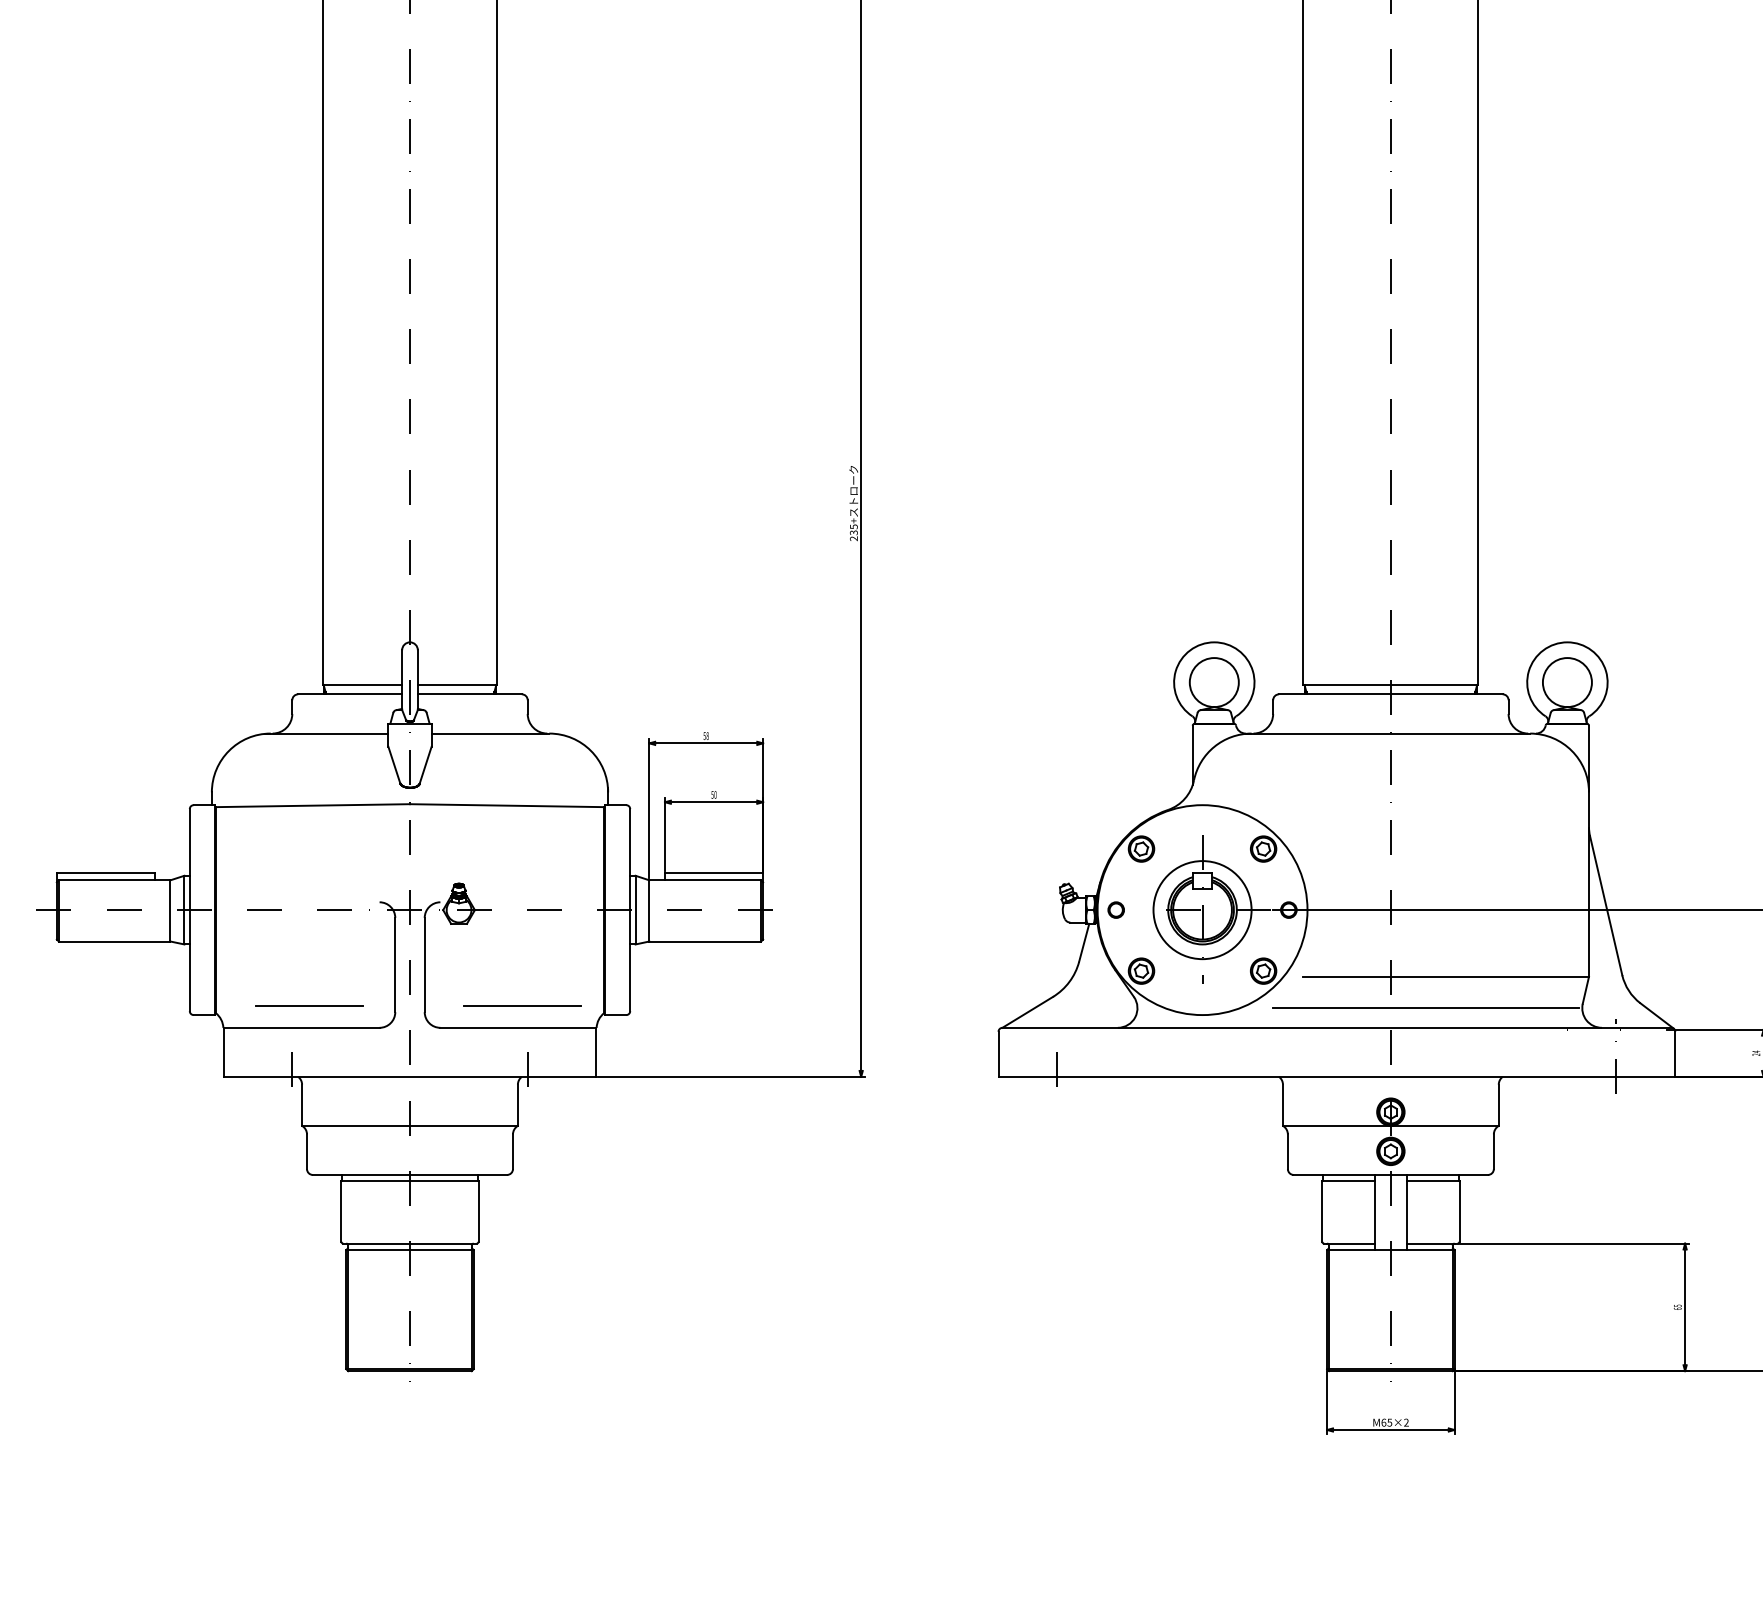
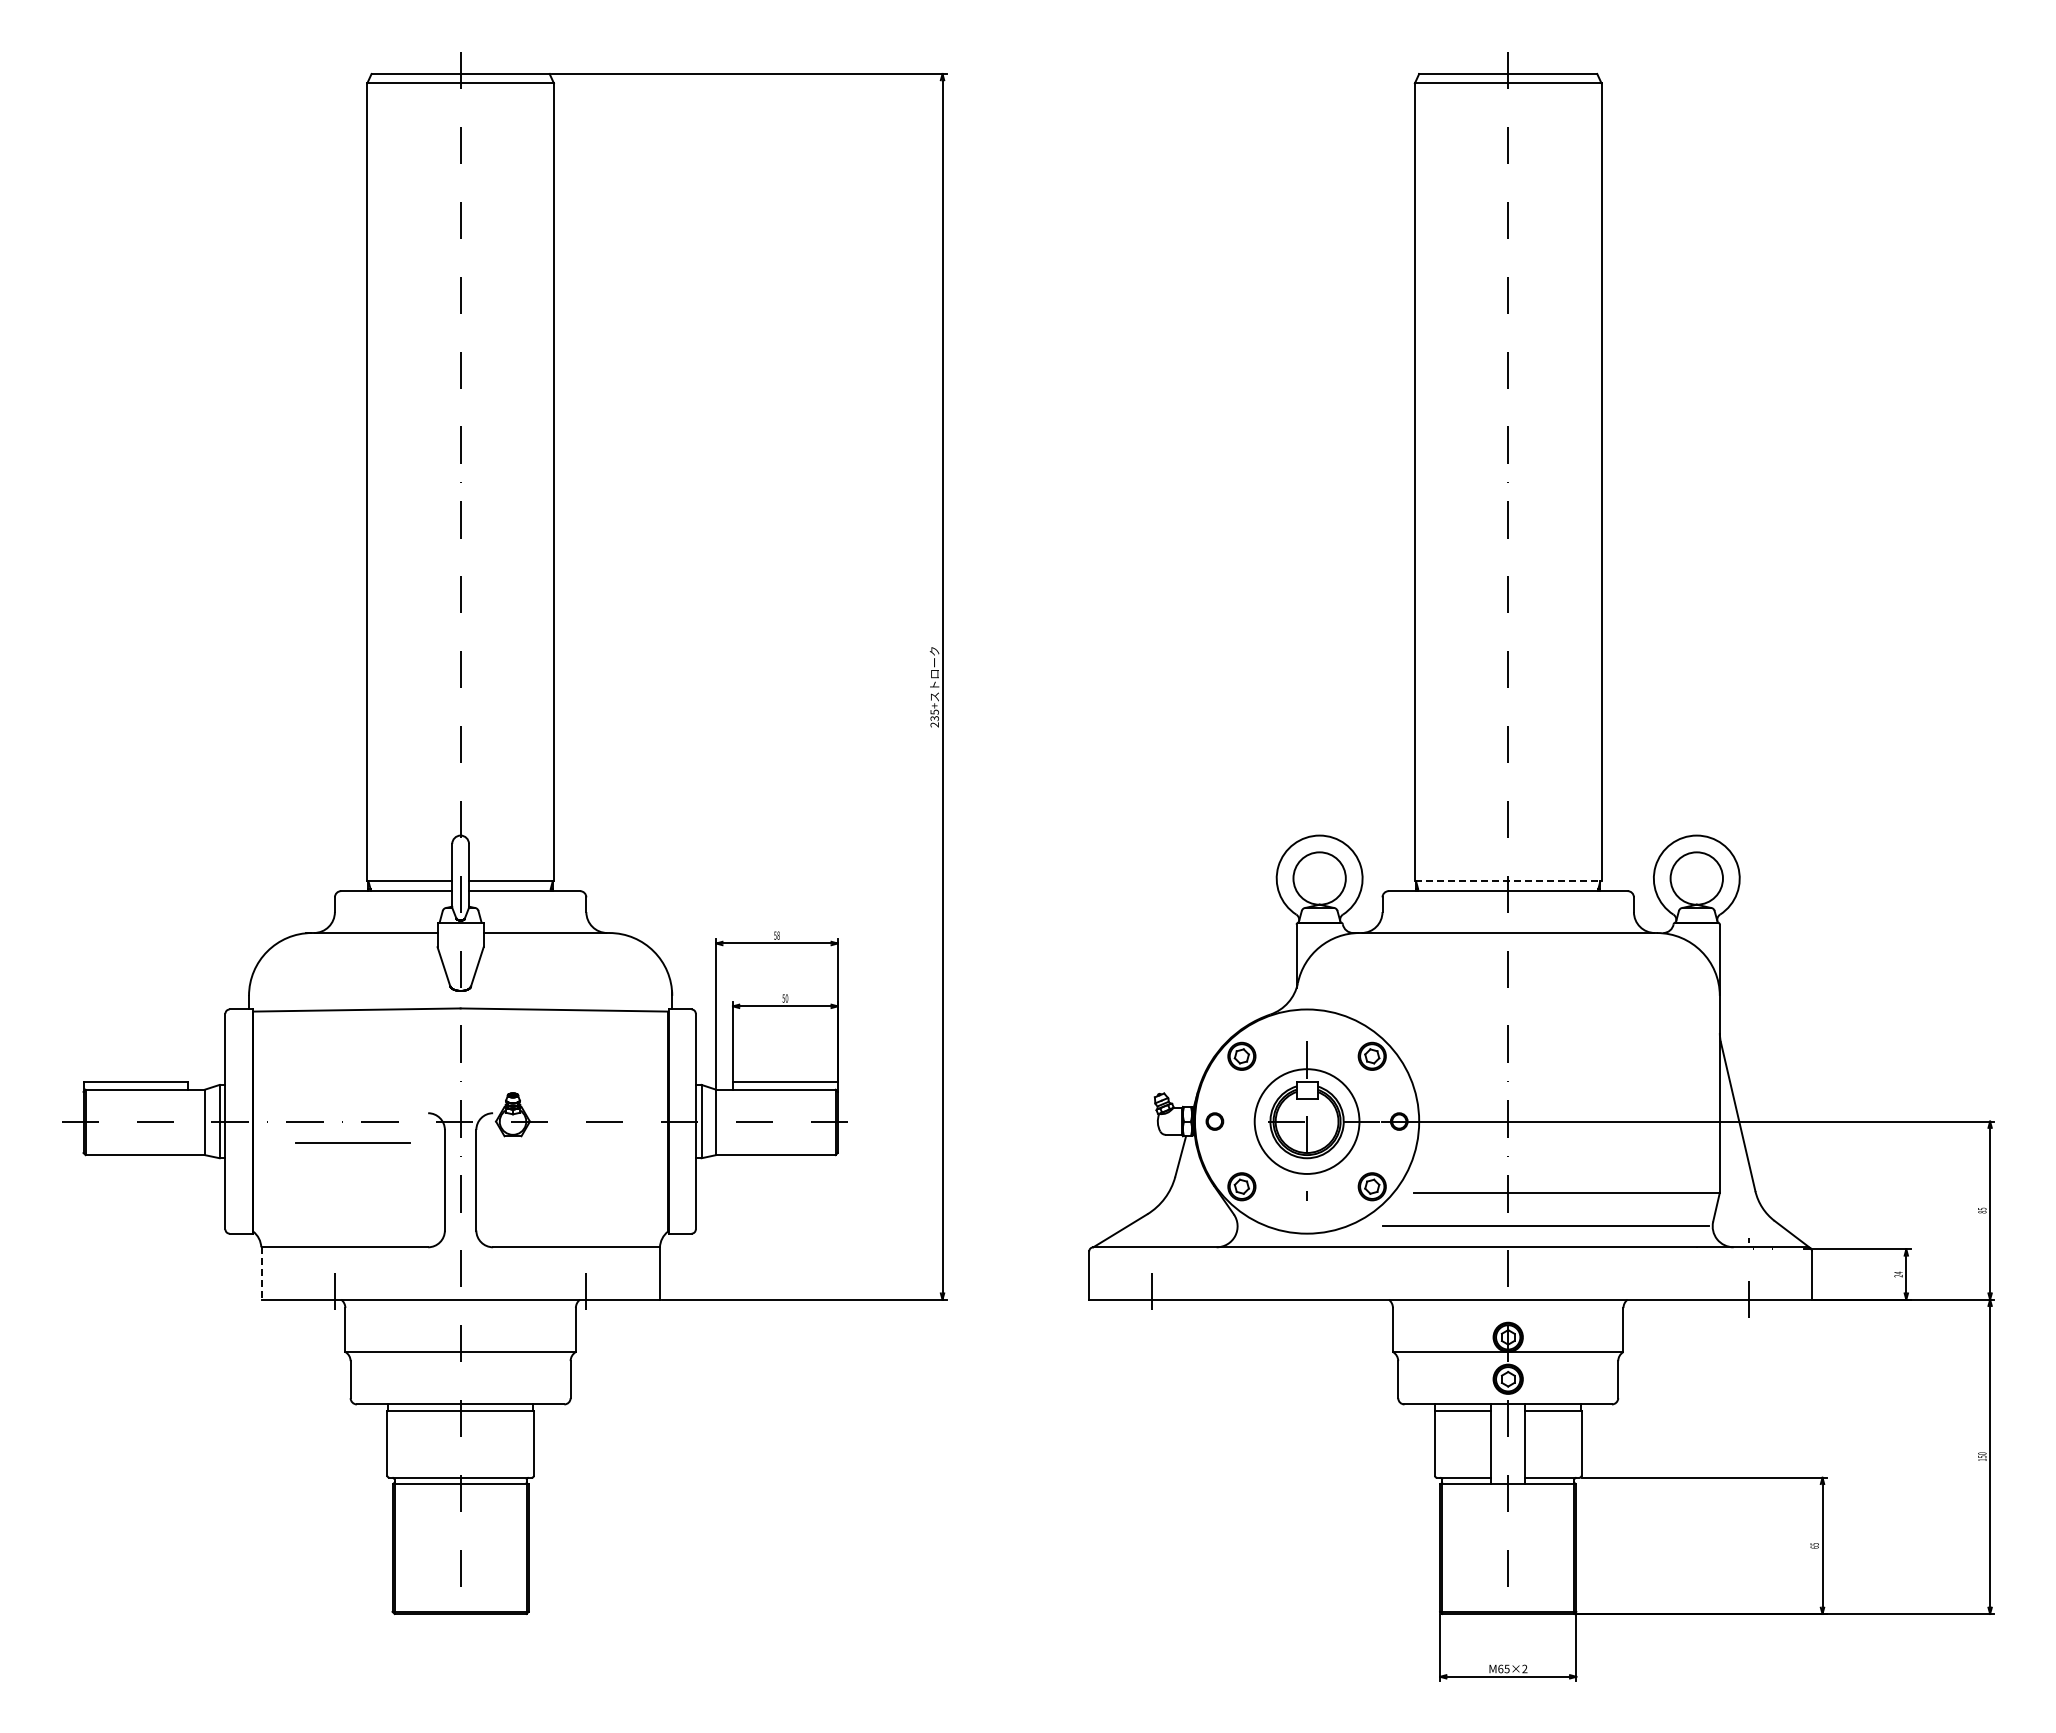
line: (1391, 685) -> (1508, 881), solid -> dashed
line: (308, 1005) -> (352, 1142), moved
line: (521, 1006) -> (579, 1224), removed
line: (223, 1052) -> (261, 1273), solid -> dashed

